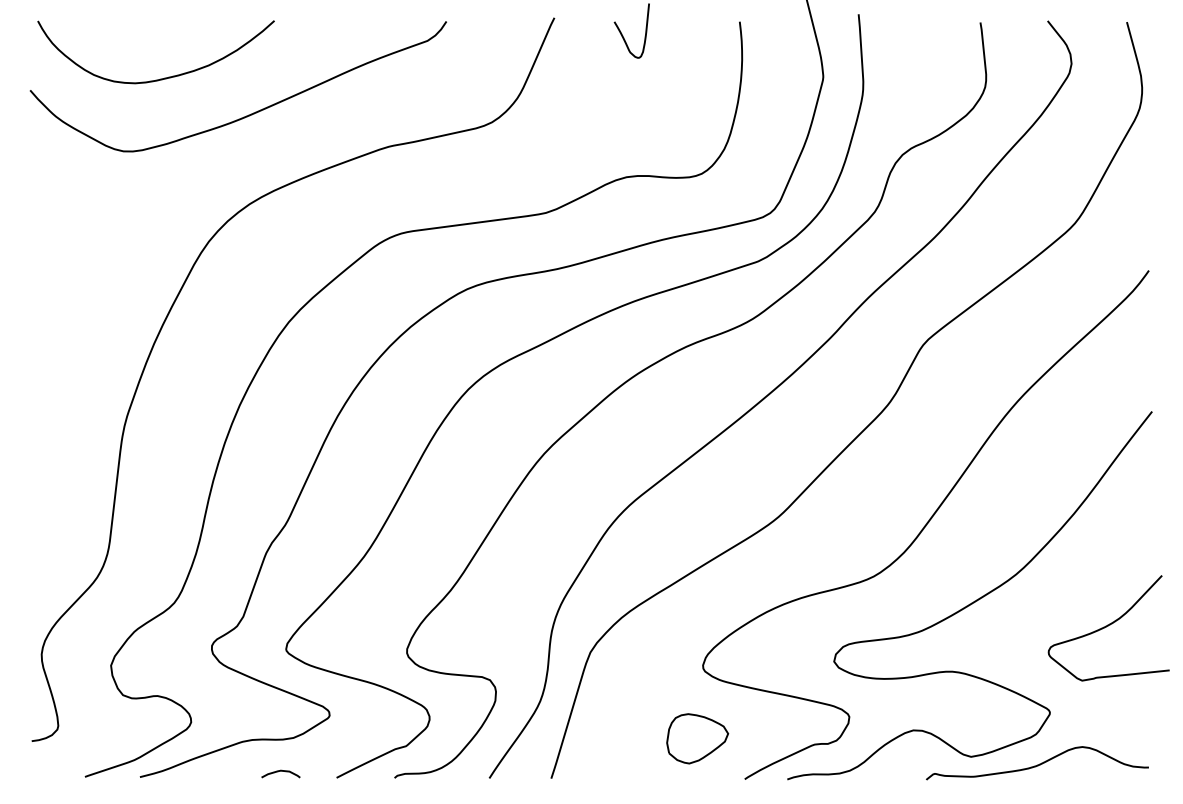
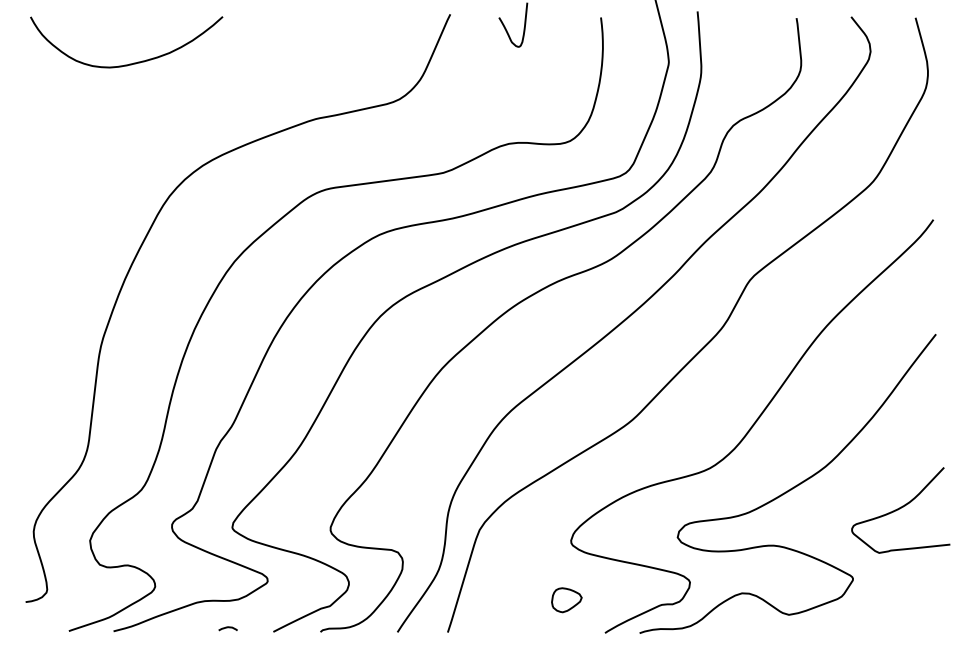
curve: (248, 114) -> (201, 92), removed
part: (697, 738) -> (566, 599), size x0.6
curve: (1037, 764) -> (842, 621), removed
part: (280, 773) -> (227, 628), size x0.6

